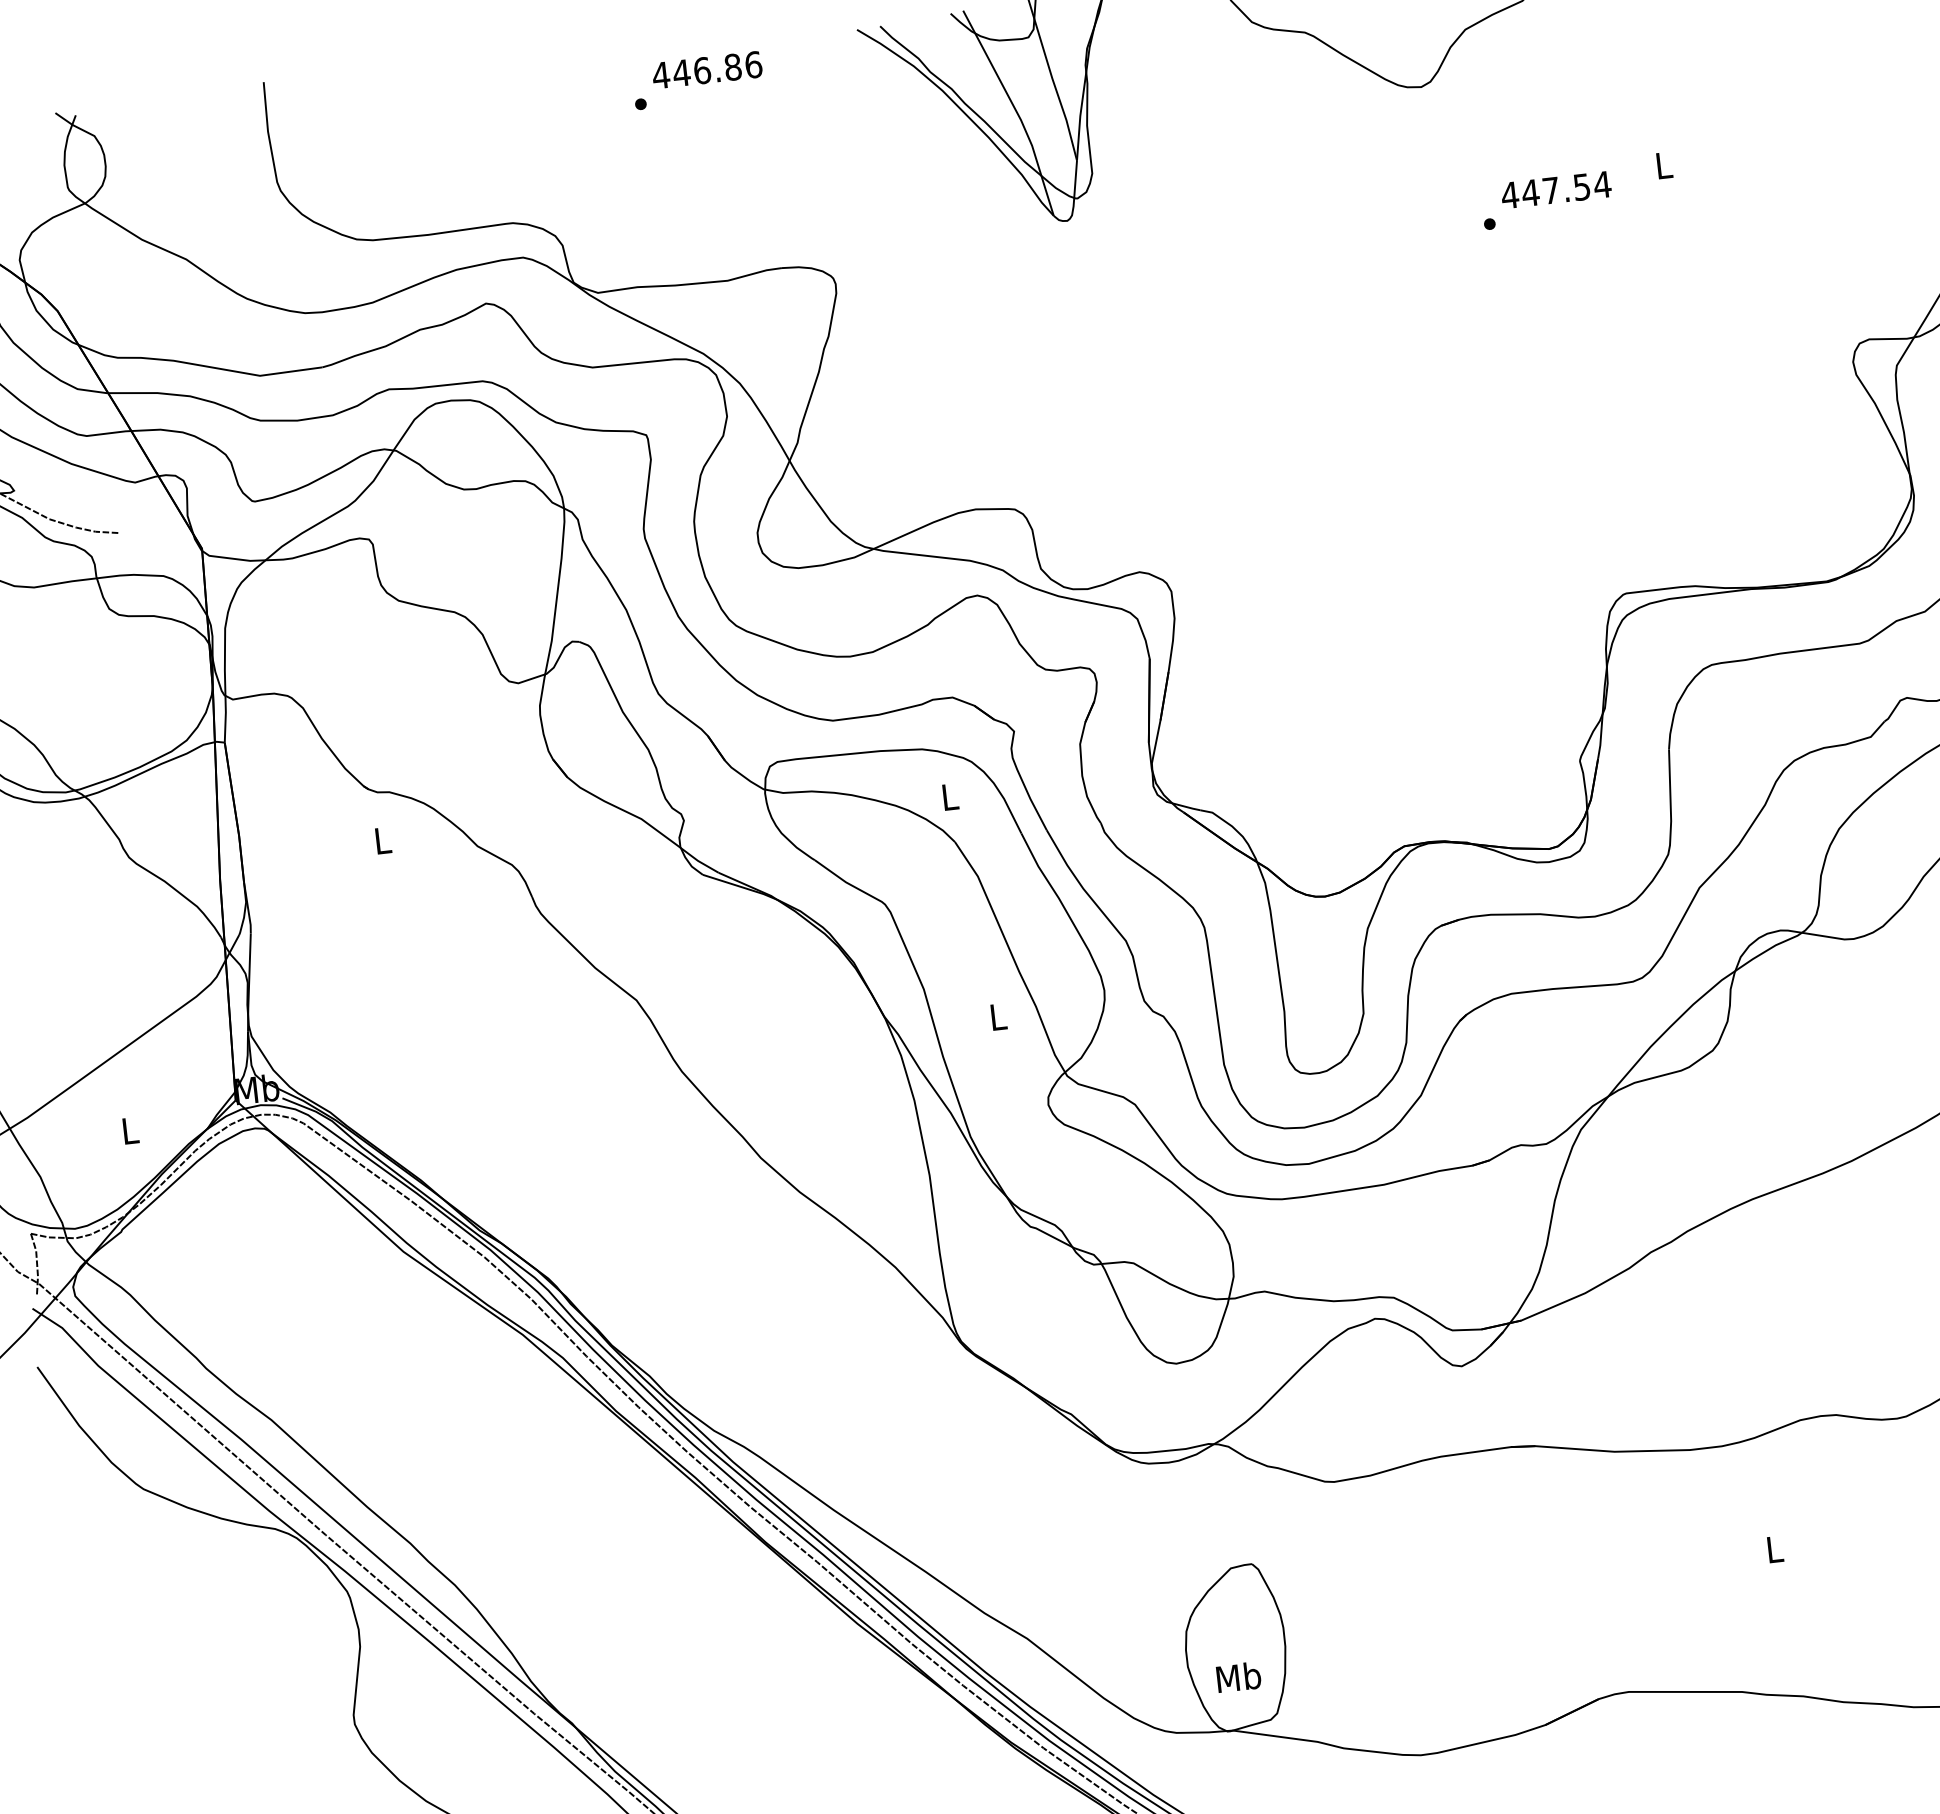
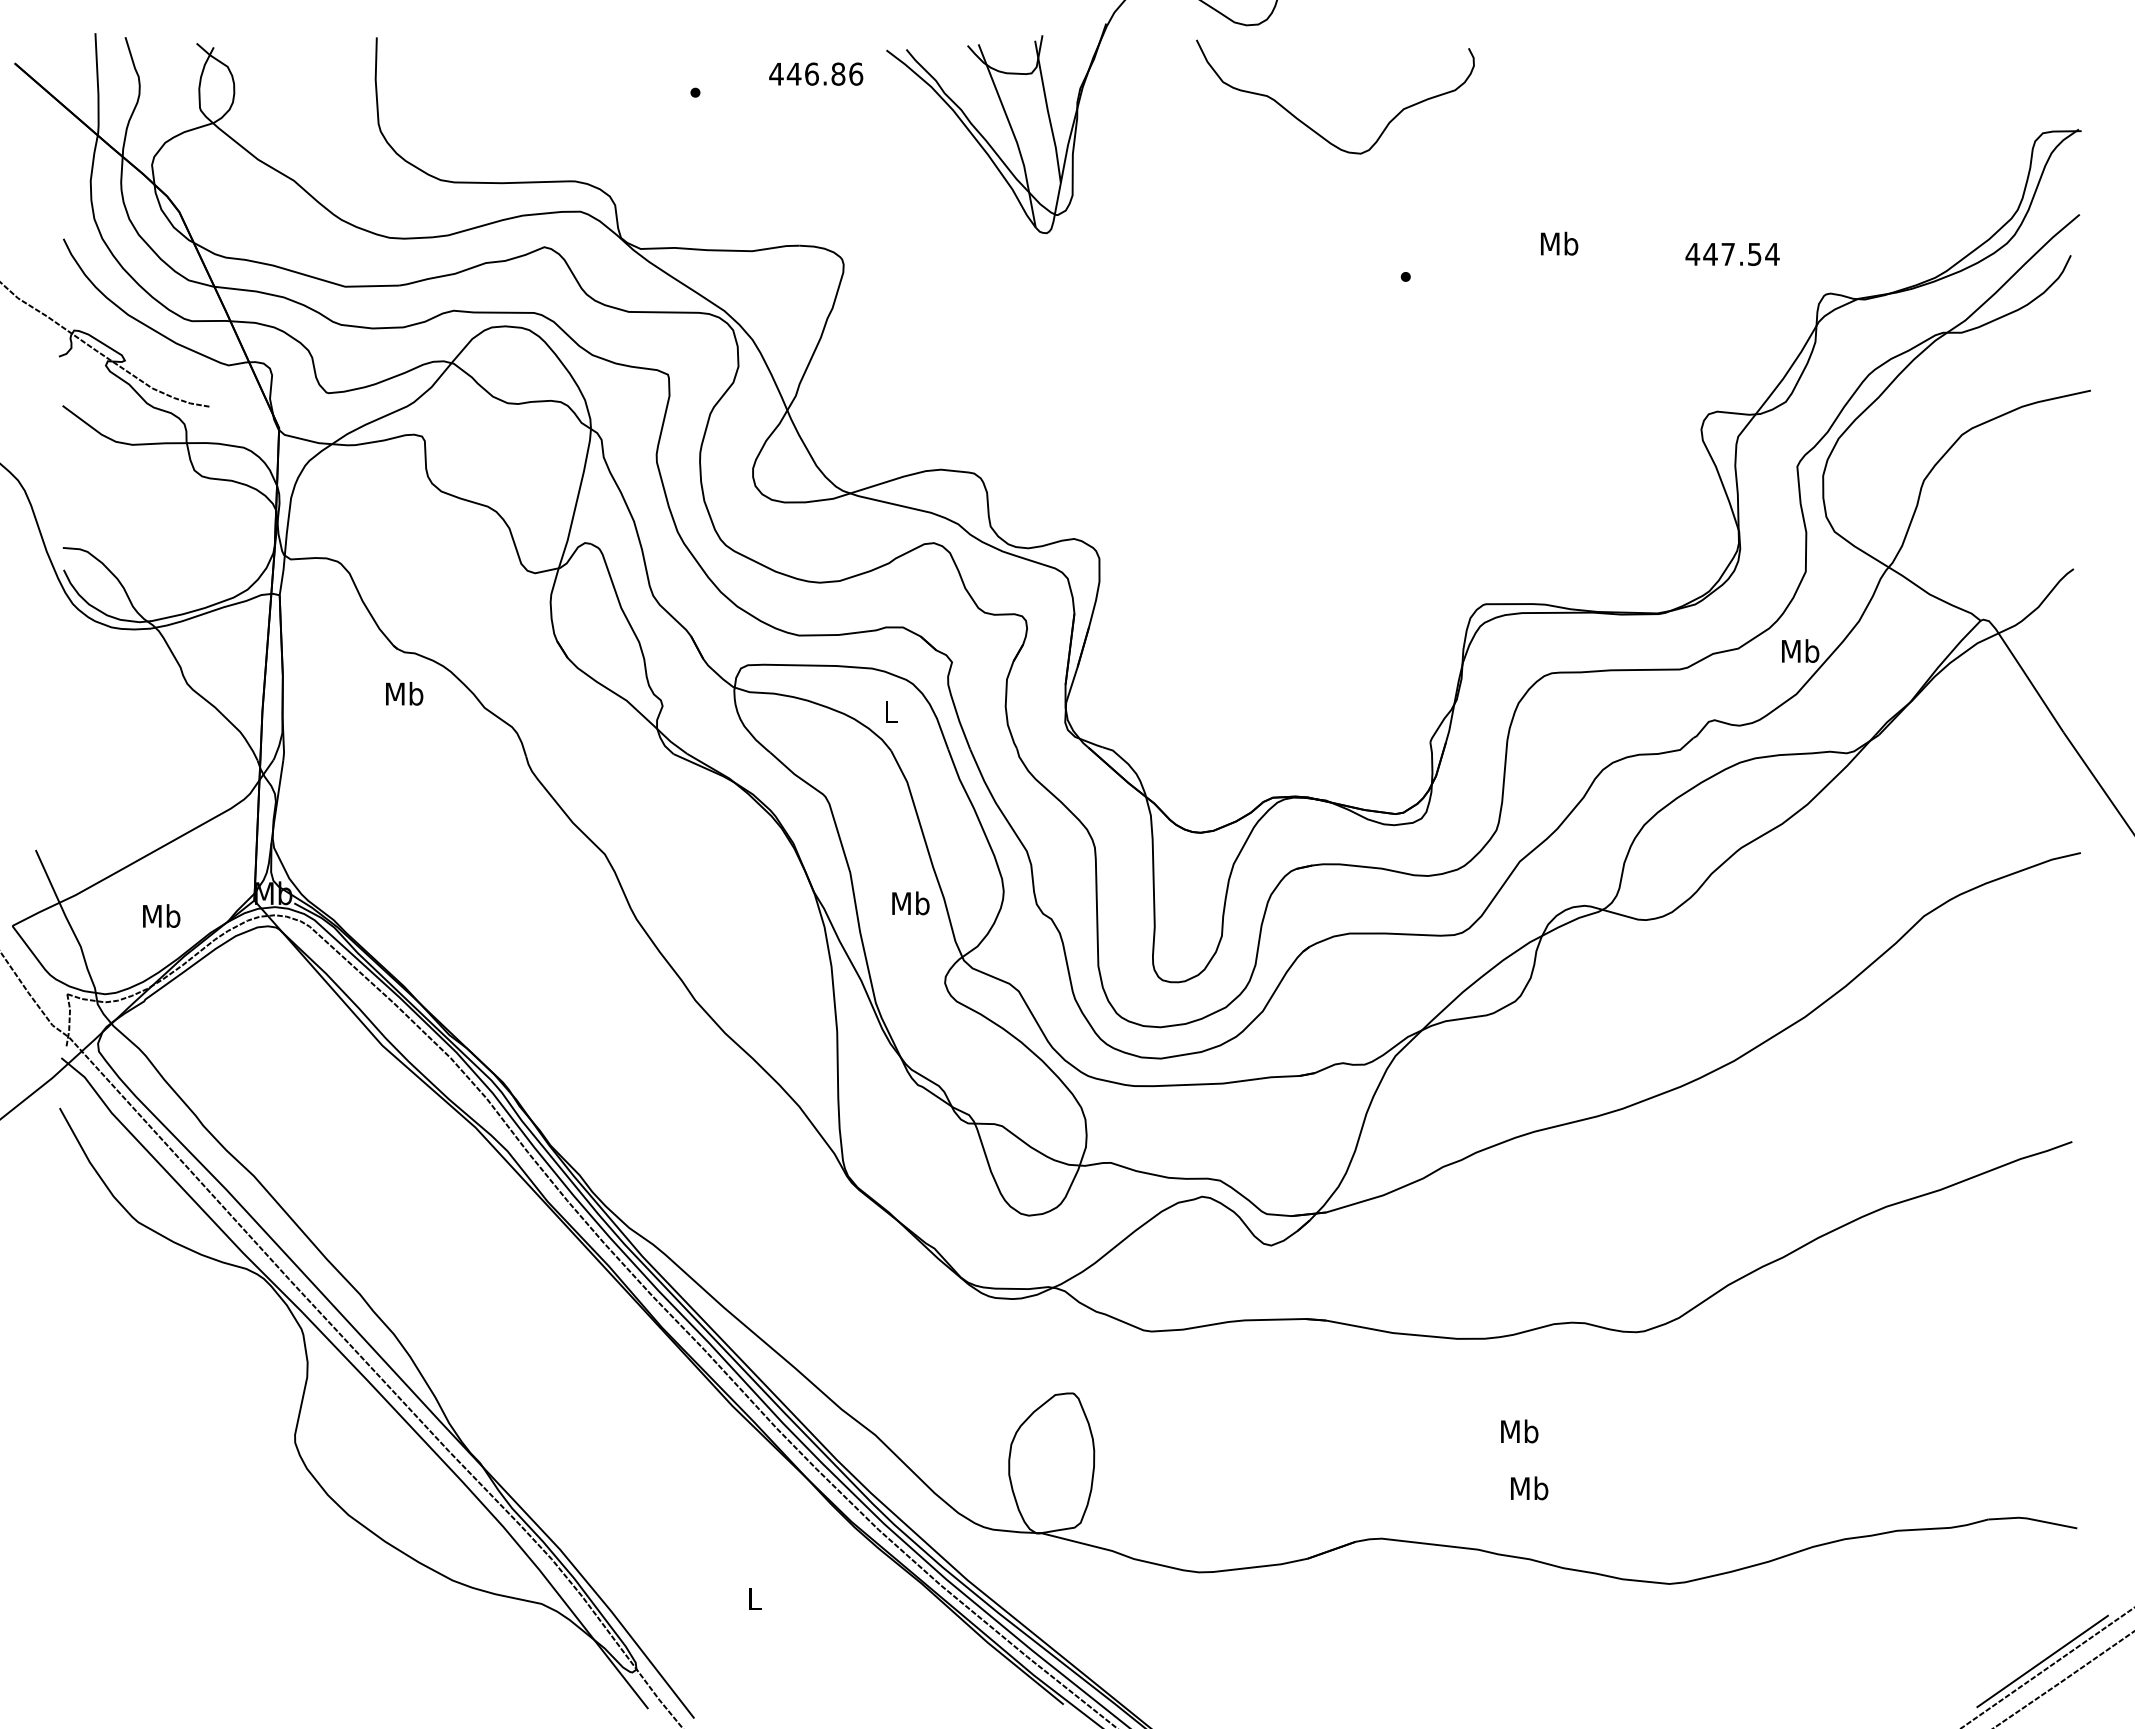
text: (707, 69) -> (816, 73), moved
text: (1663, 165) -> (1559, 243), L -> Mb
text: (1556, 190) -> (1732, 254), moved
text: (382, 840) -> (404, 693), L -> Mb
text: (997, 1016) -> (910, 903), L -> Mb
text: (129, 1129) -> (161, 915), L -> Mb
text: (1774, 1549) -> (1519, 1431), L -> Mb
text: (1238, 1677) -> (1529, 1488), moved

